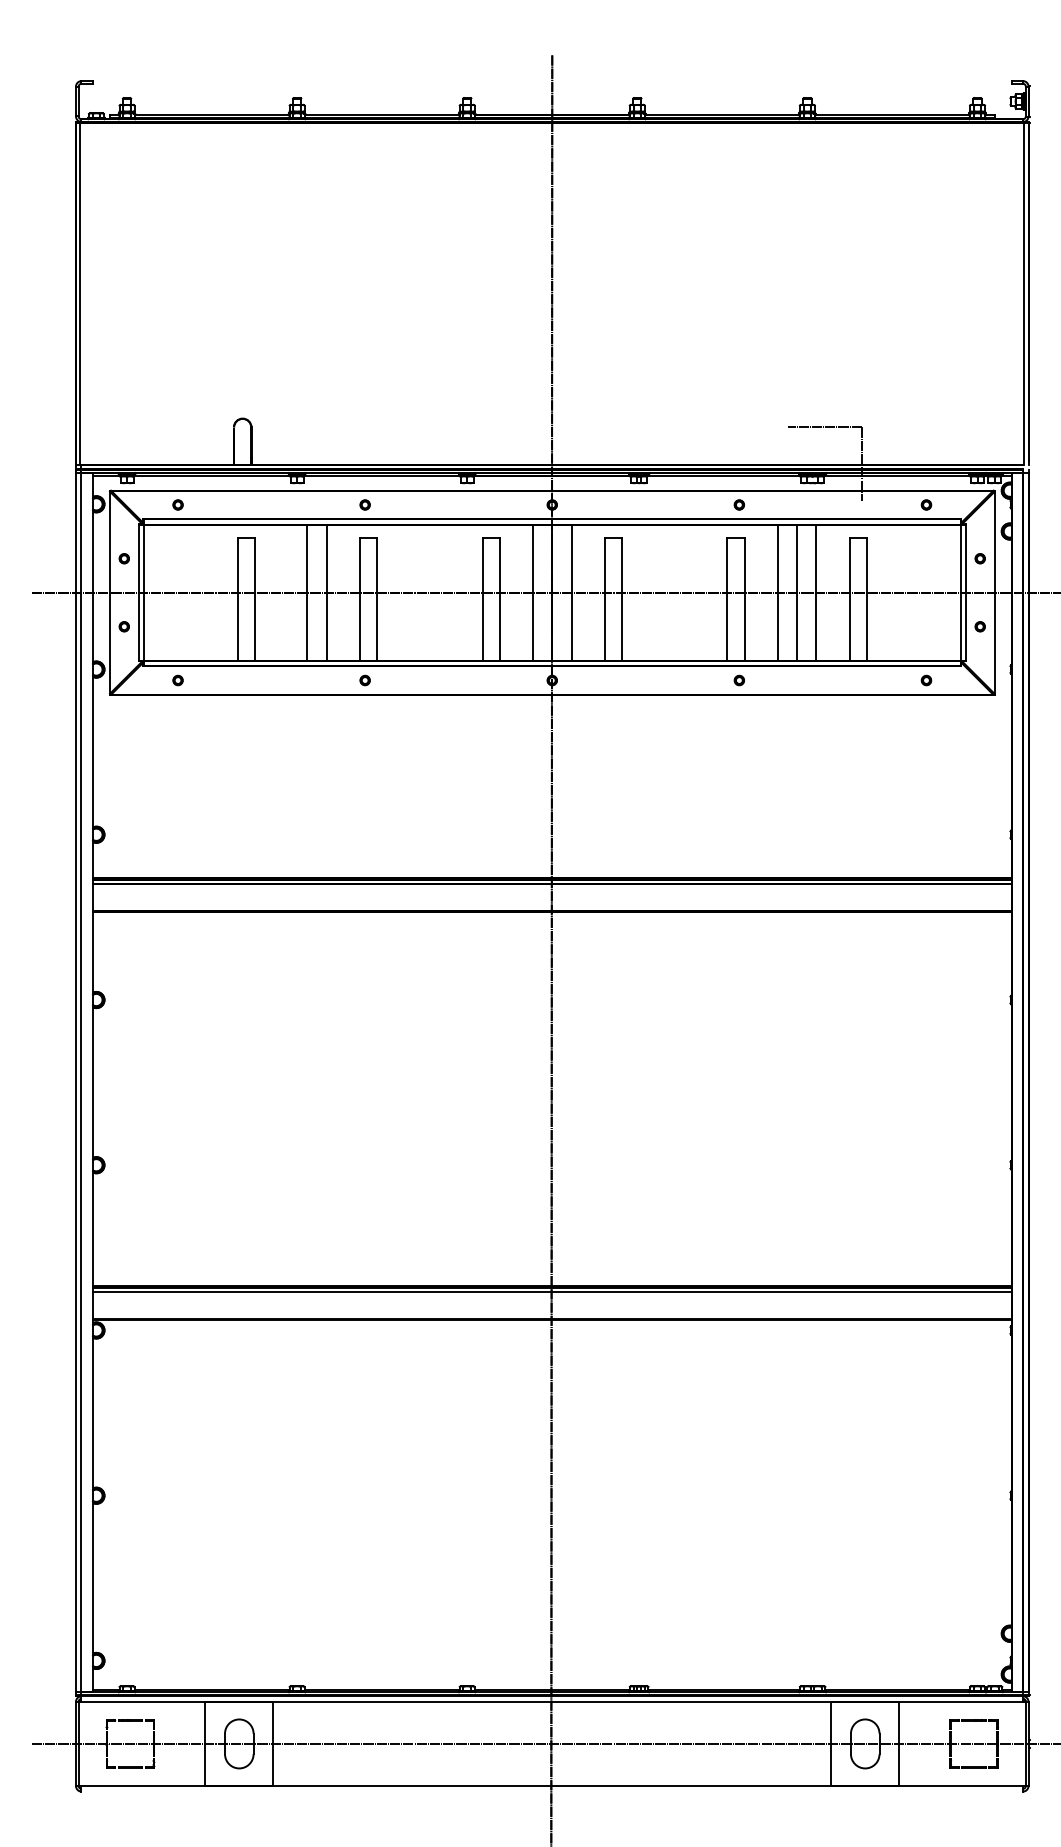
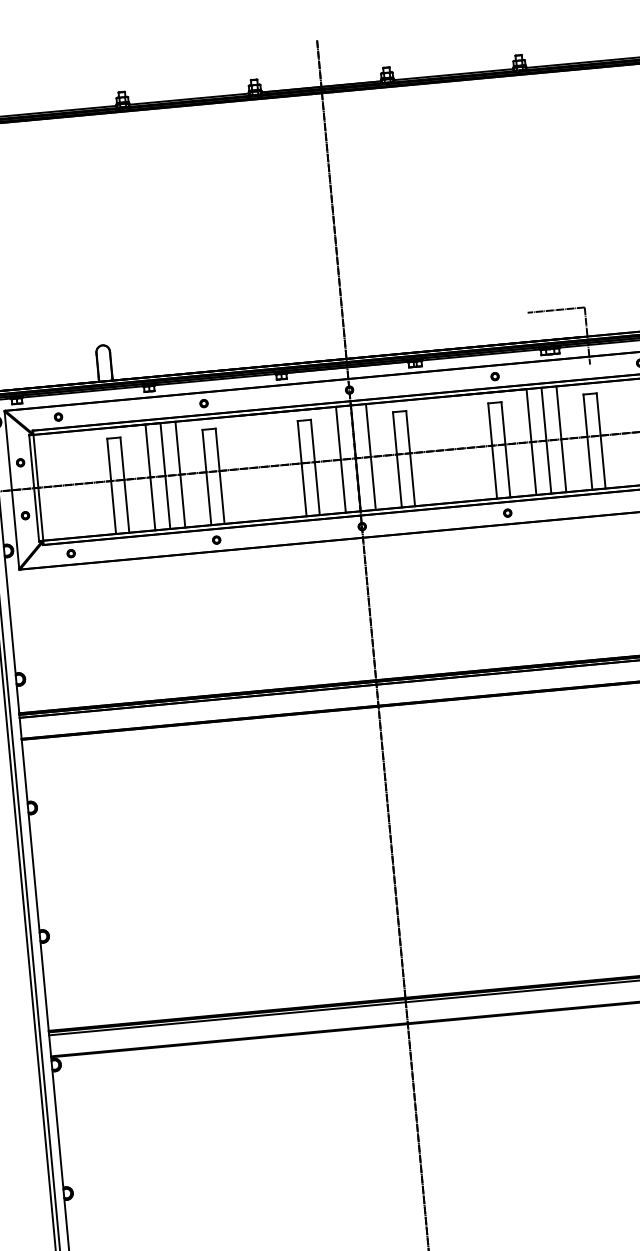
line: (288, 592) -> (150, 477), added

